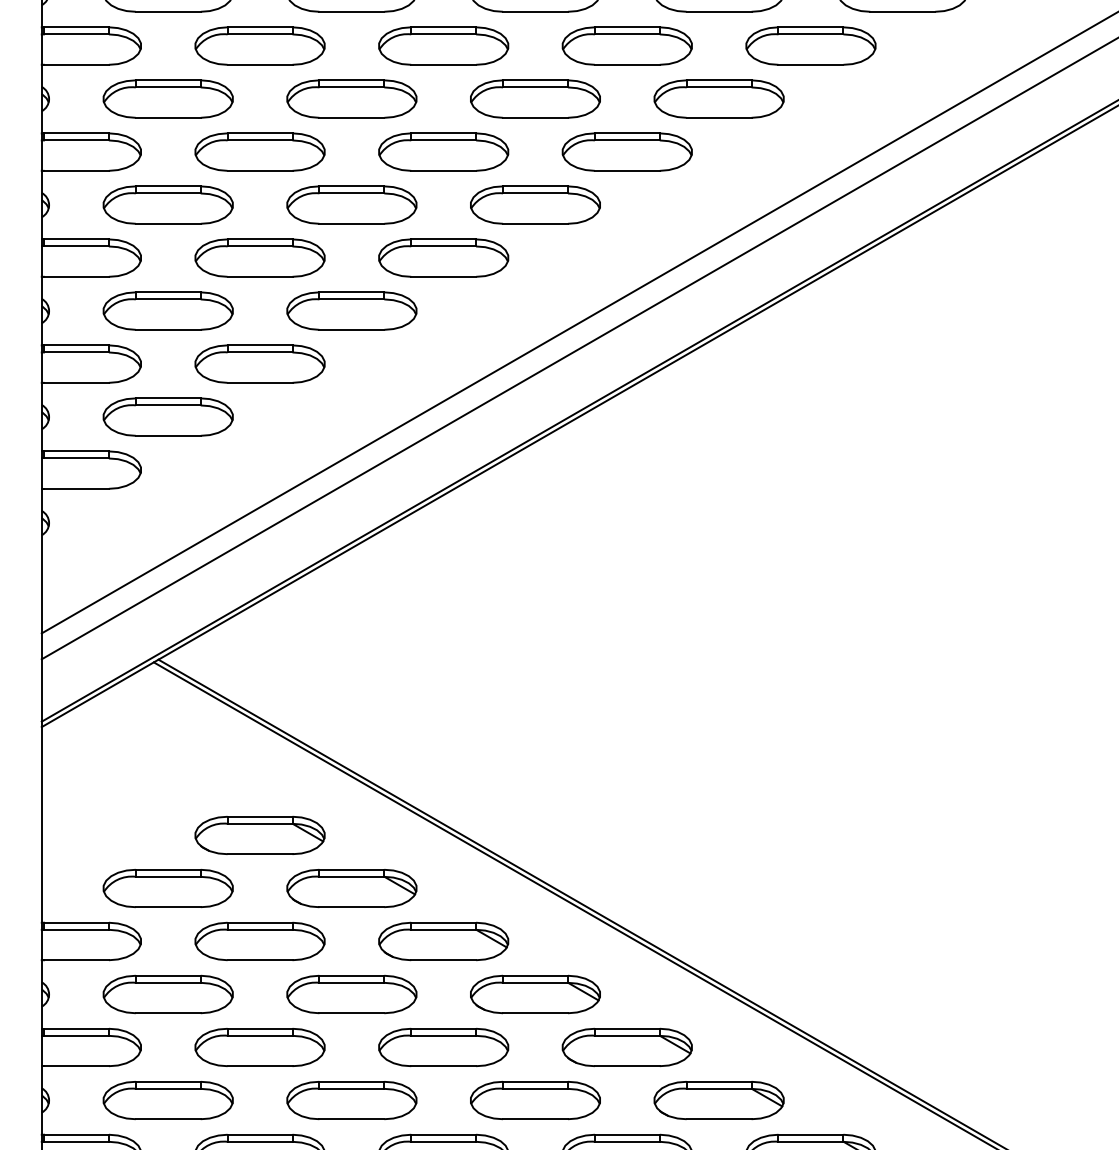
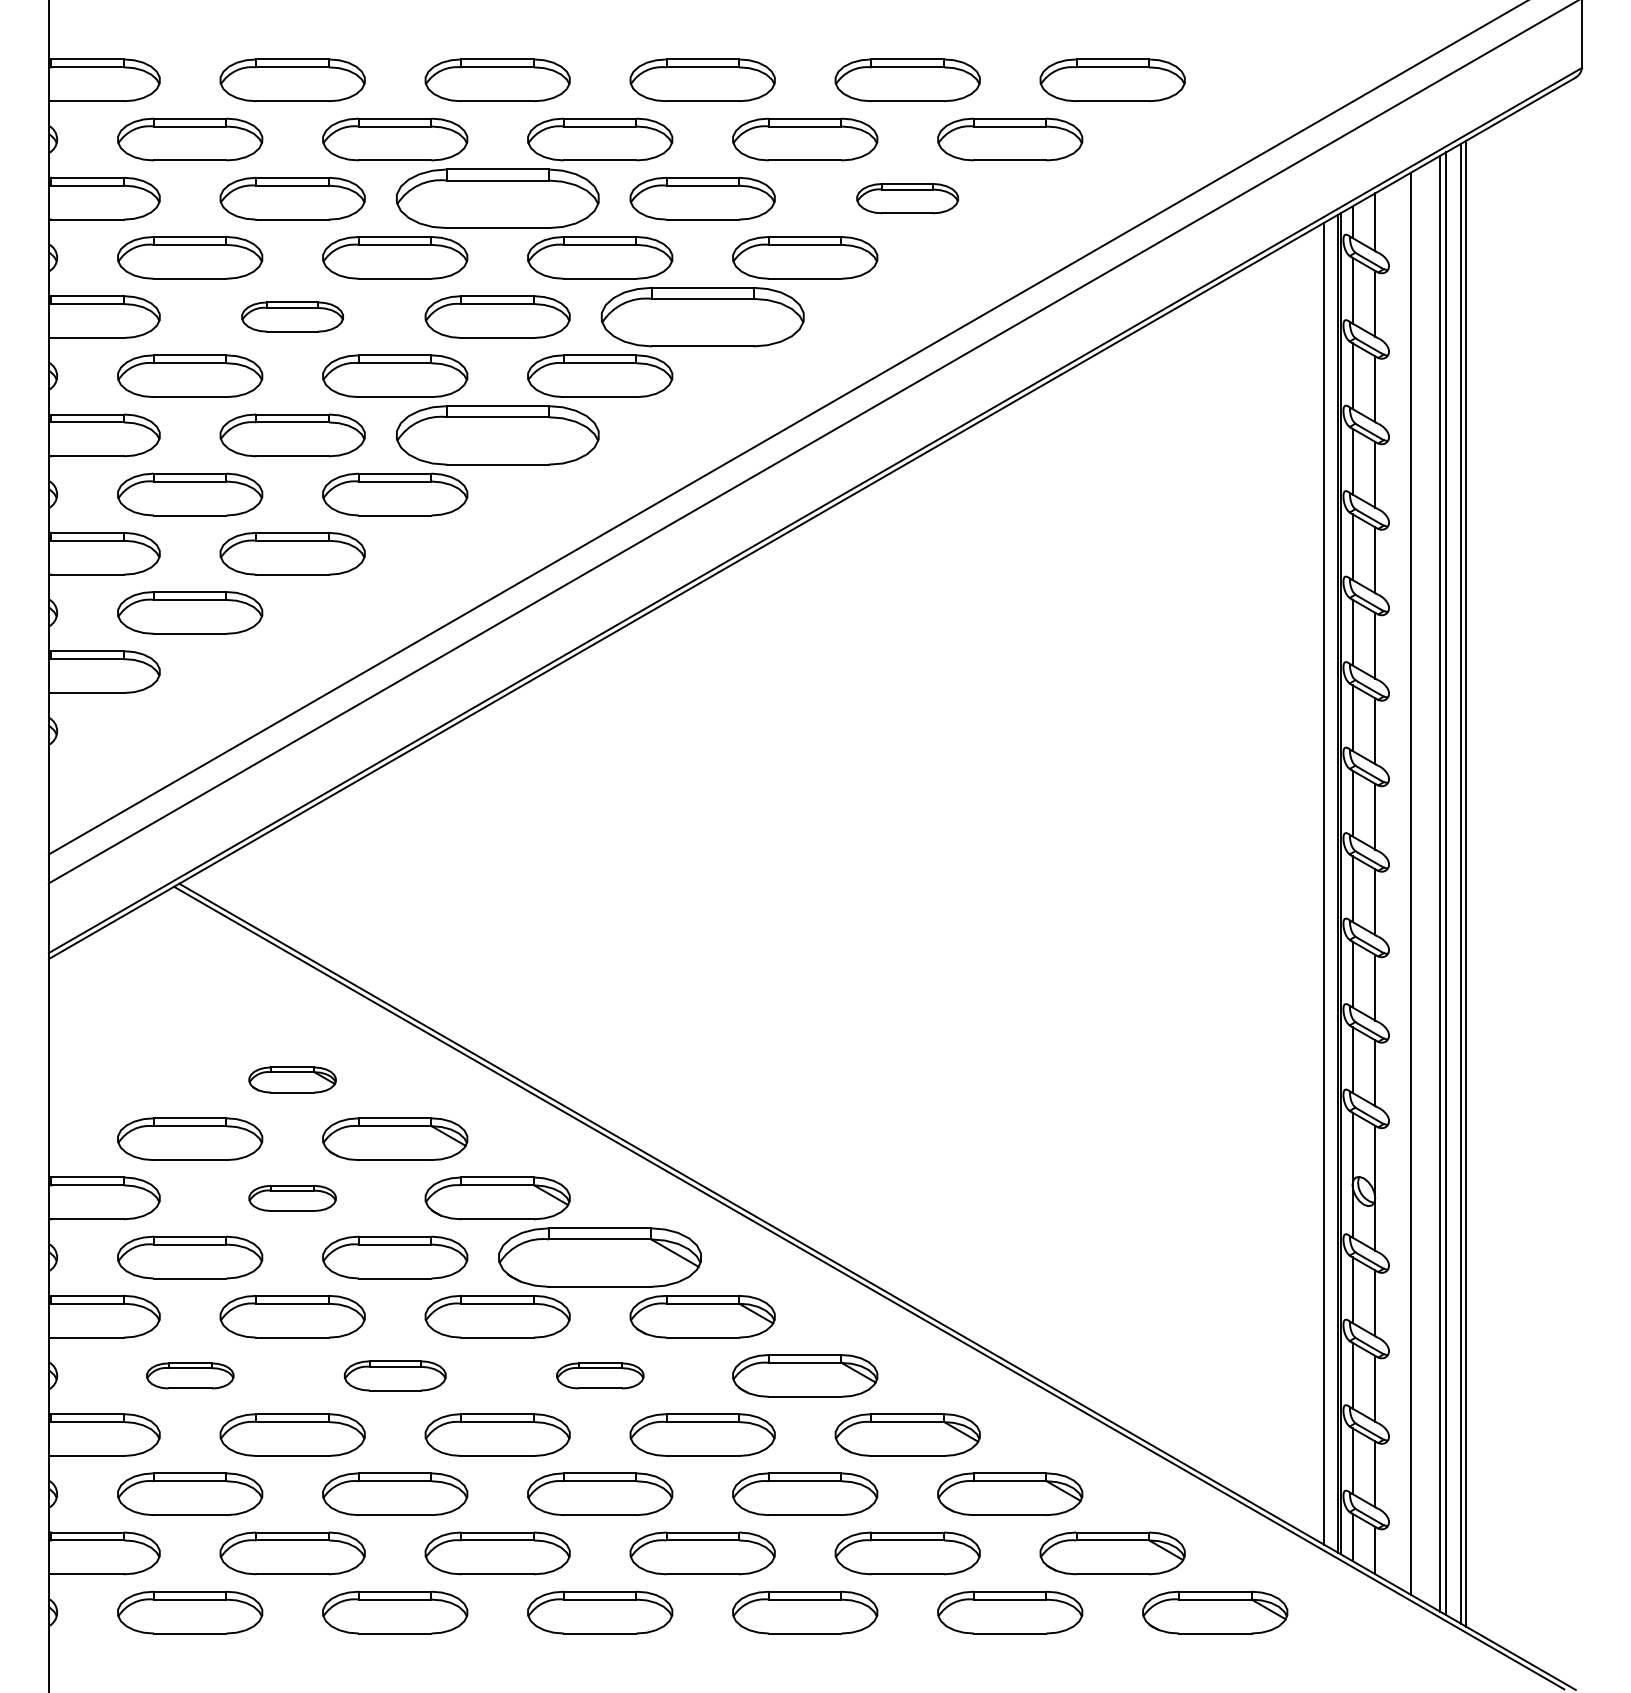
part: (443, 45) -> (497, 198), size x1.4
part: (810, 45) -> (907, 198), size x0.7
part: (259, 151) -> (292, 316), size x0.7
part: (627, 151) -> (702, 316), size x1.4
part: (443, 258) -> (497, 435), size x1.4
part: (259, 835) -> (292, 1079), size x0.6
part: (259, 941) -> (292, 1198), size x0.6
part: (535, 994) -> (600, 1257), size x1.4
part: (168, 1100) -> (190, 1375), size x0.6
part: (352, 1100) -> (395, 1375), size x0.7
part: (535, 1100) -> (600, 1375), size x0.6

